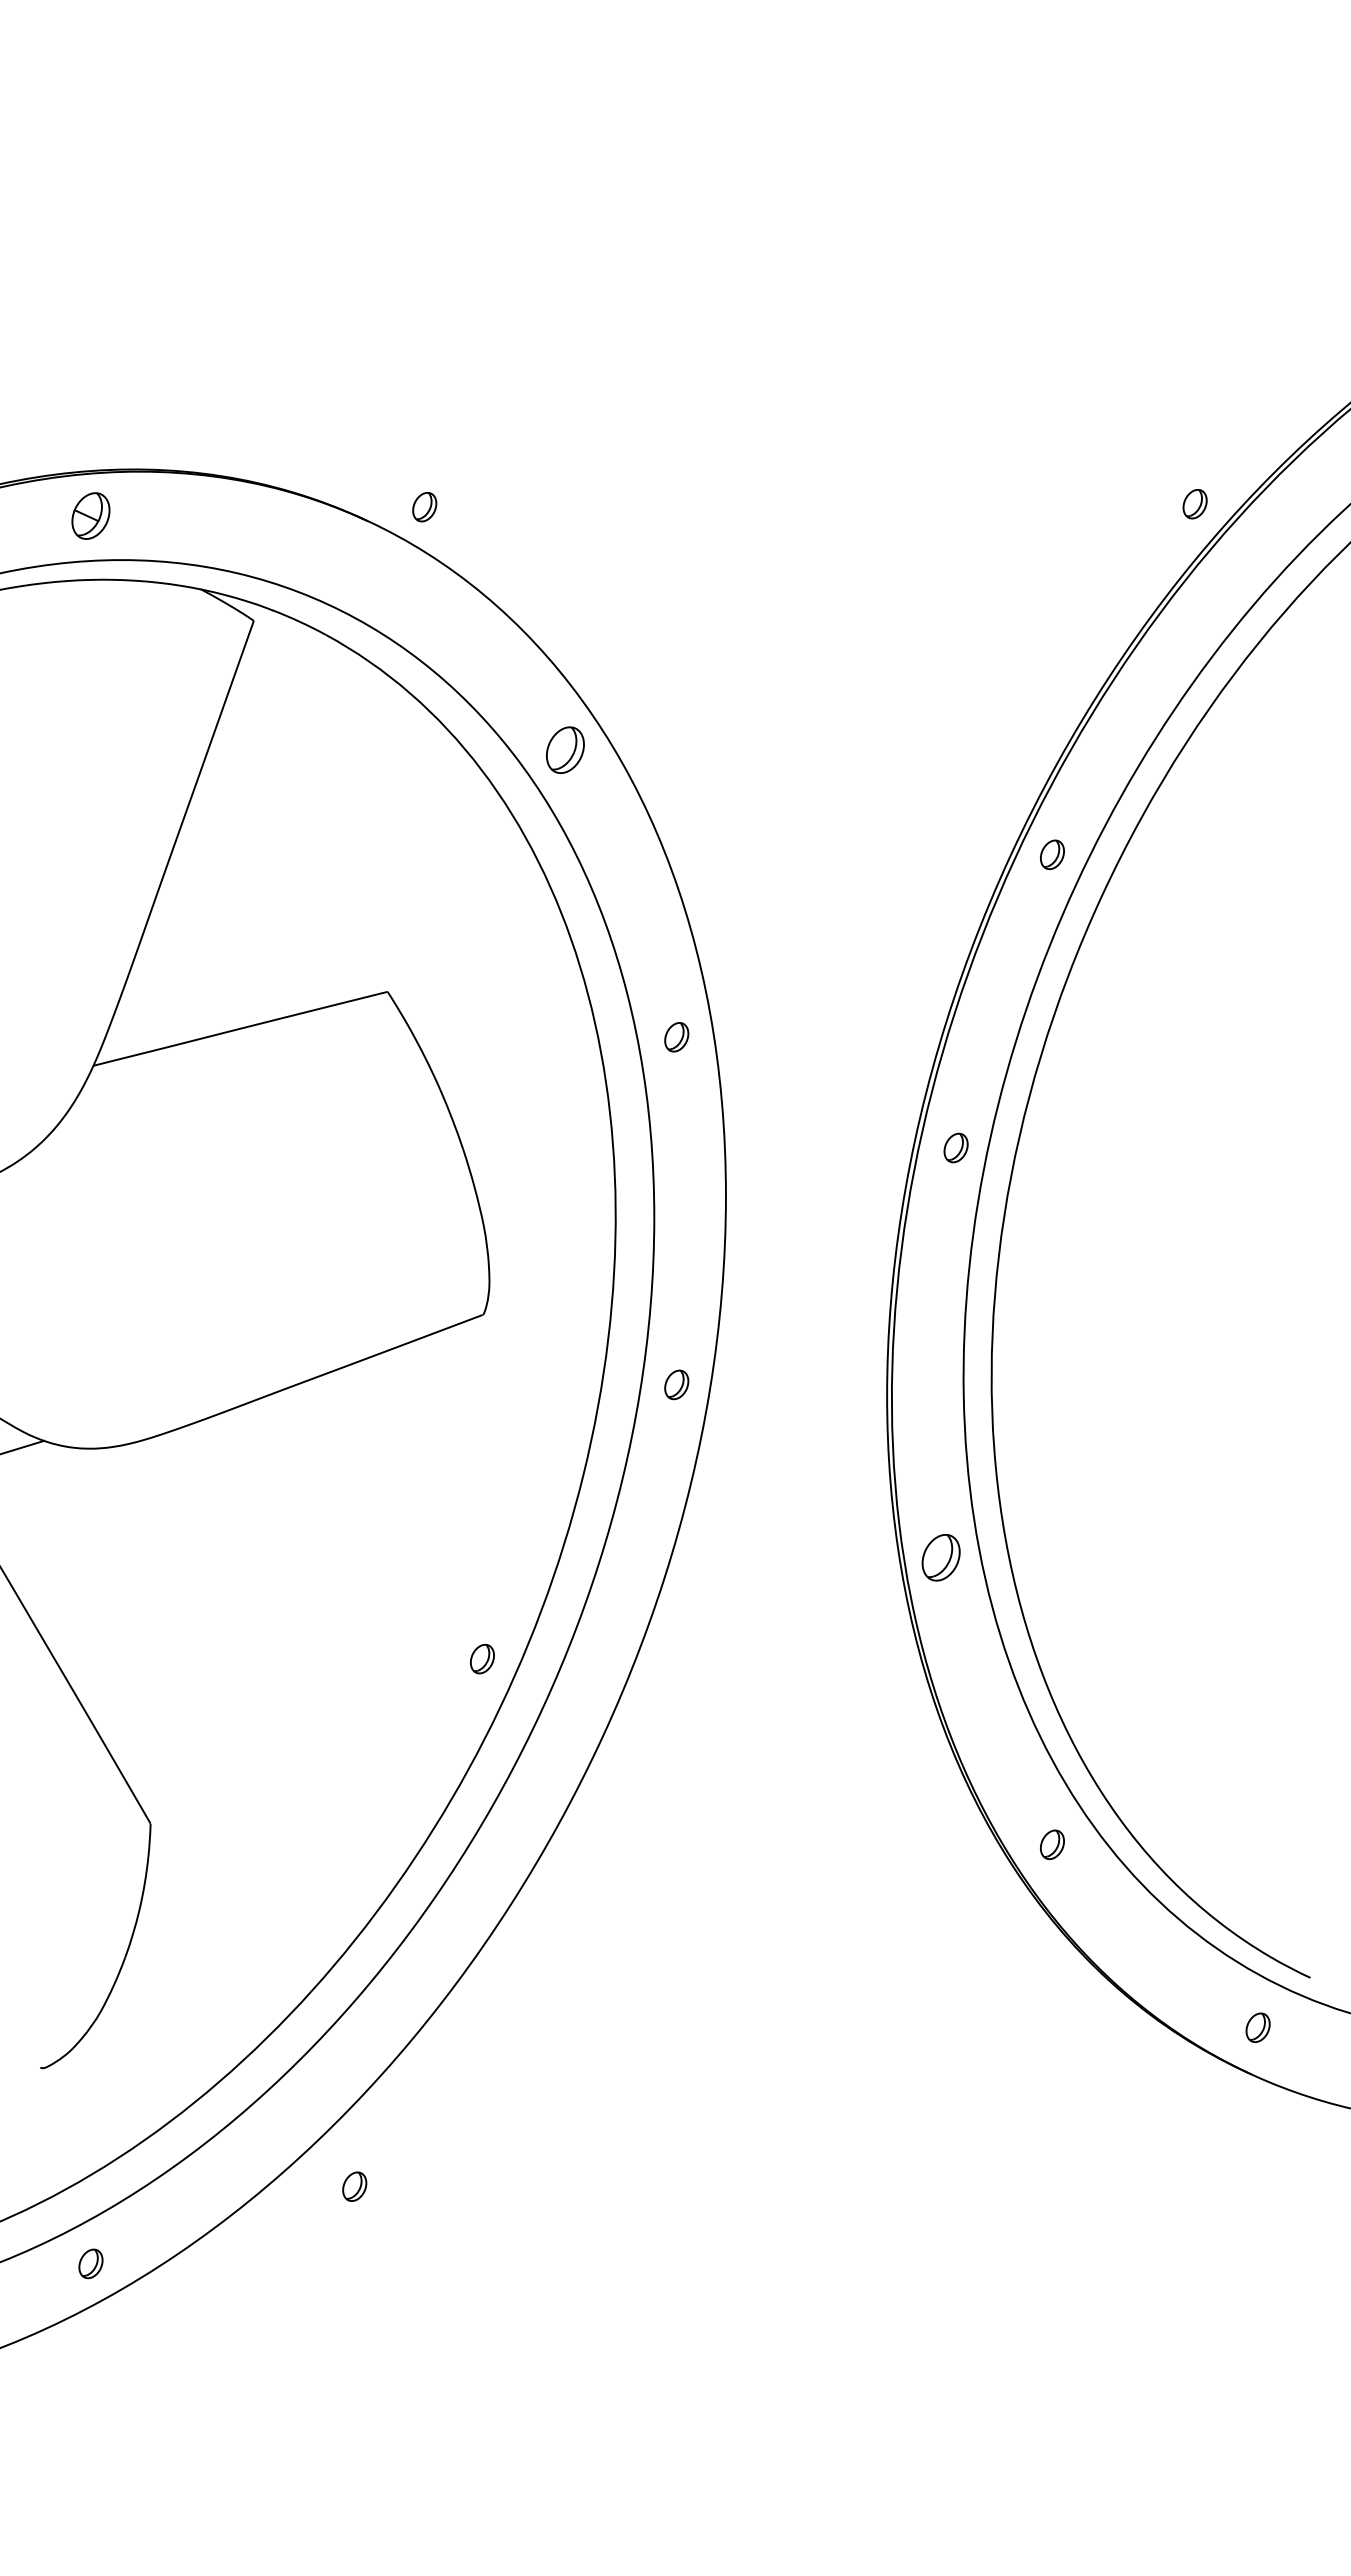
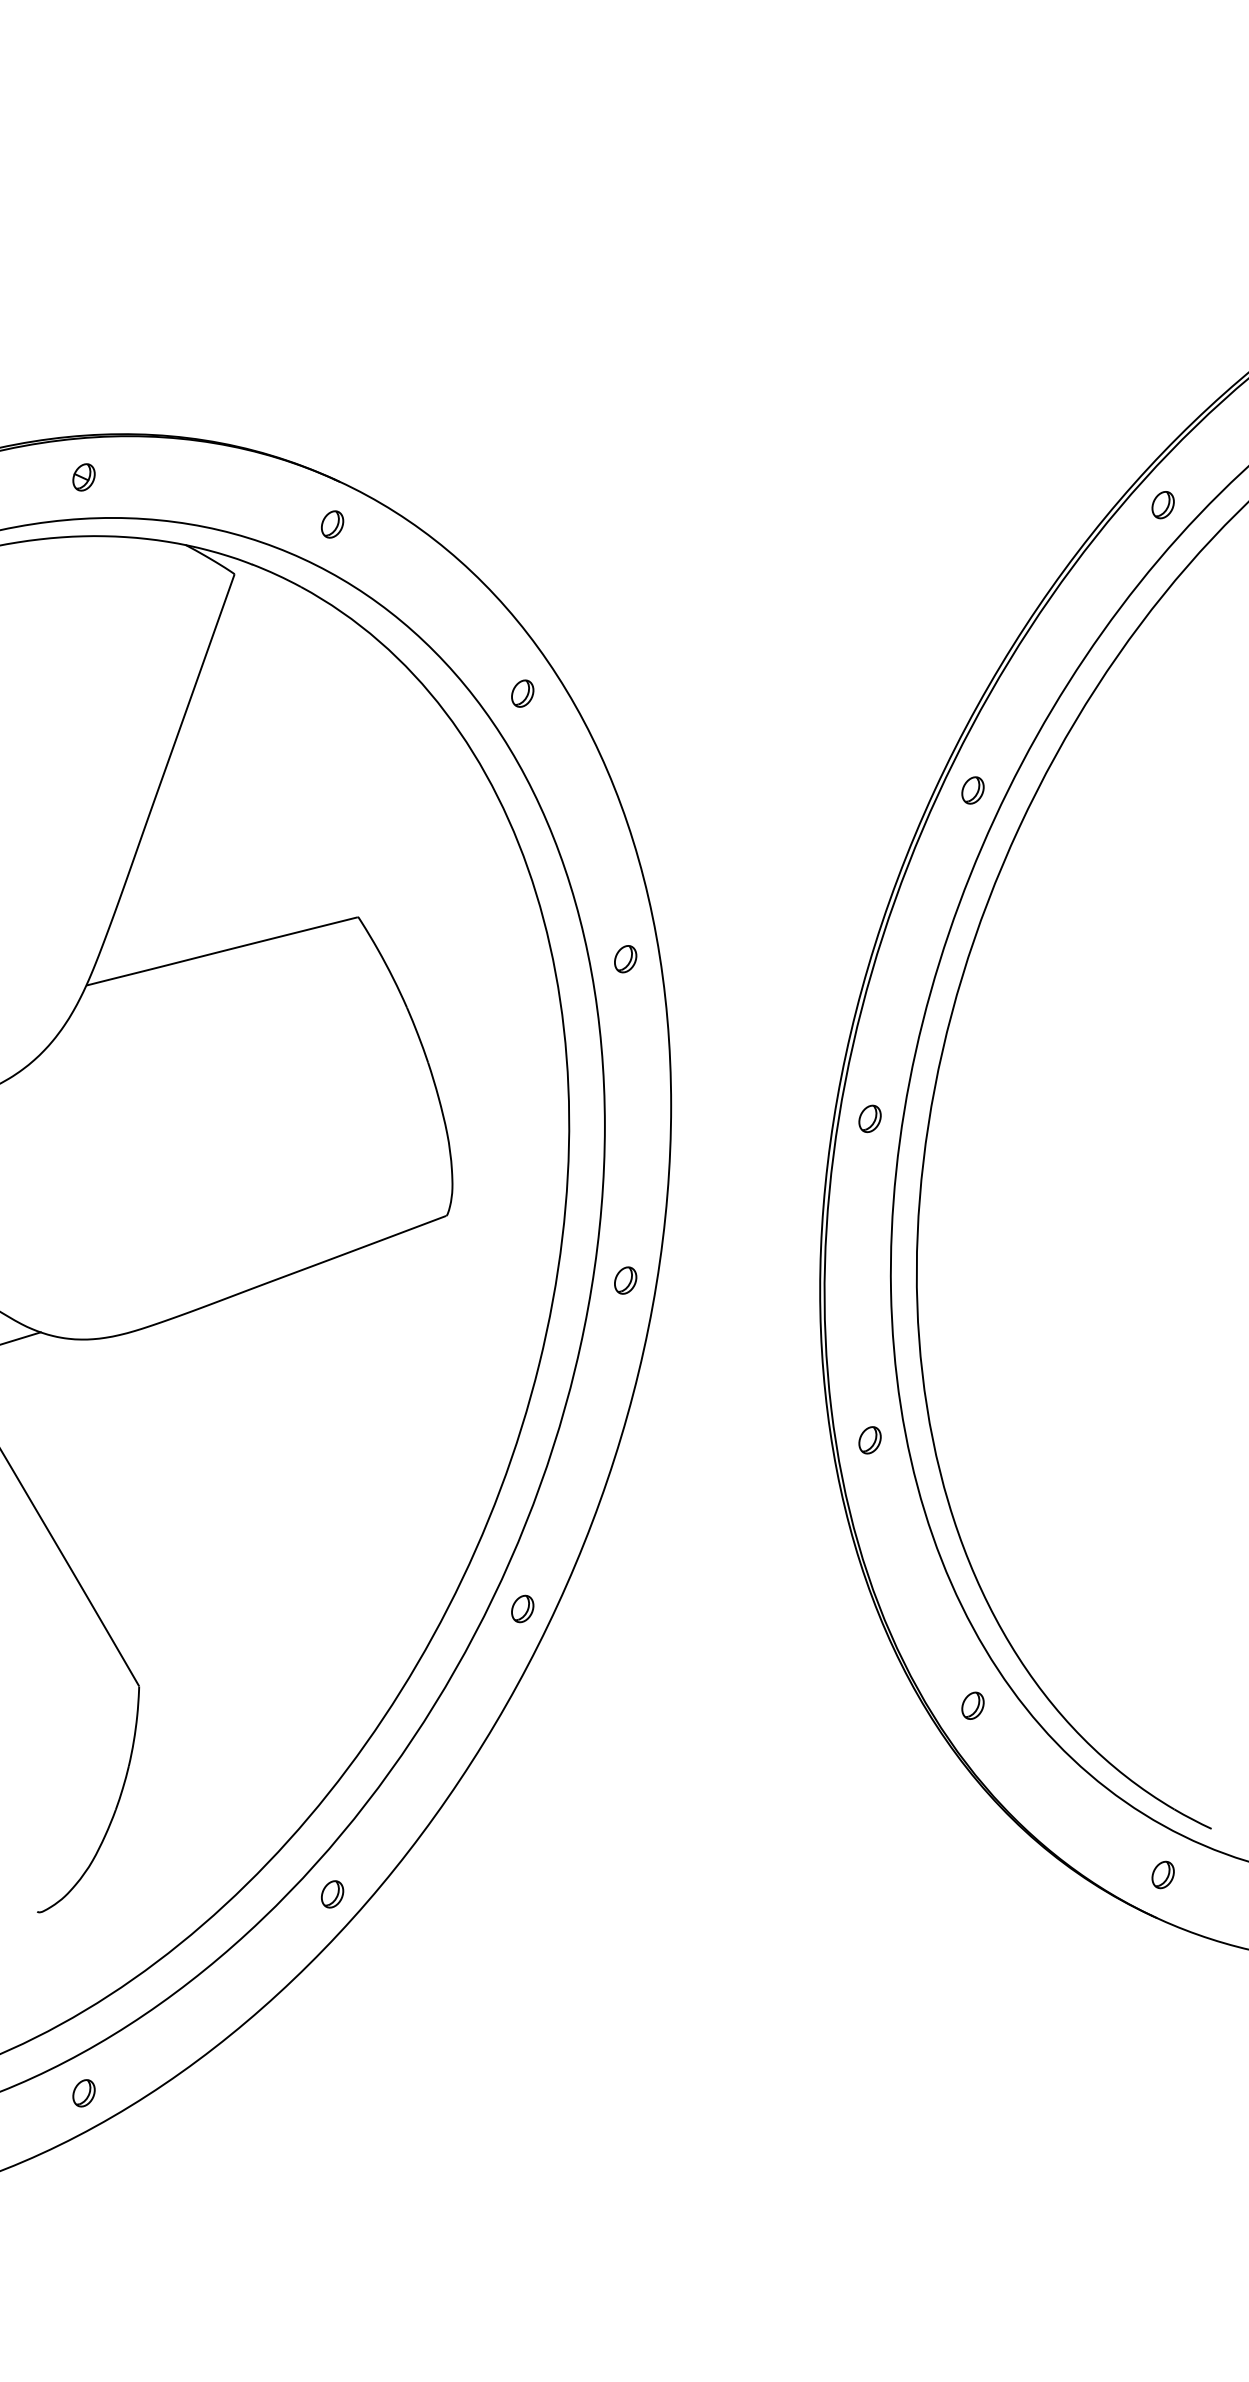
part: (1194, 504) -> (1162, 505), moved
part: (424, 507) -> (332, 524), moved
part: (90, 516) -> (83, 477), size x0.62
part: (565, 749) -> (522, 693), size x0.62
part: (955, 1147) -> (869, 1118), moved
part: (940, 1557) -> (869, 1440), size x0.62
part: (482, 1658) -> (522, 1608), moved
part: (354, 2186) -> (332, 1894), moved

